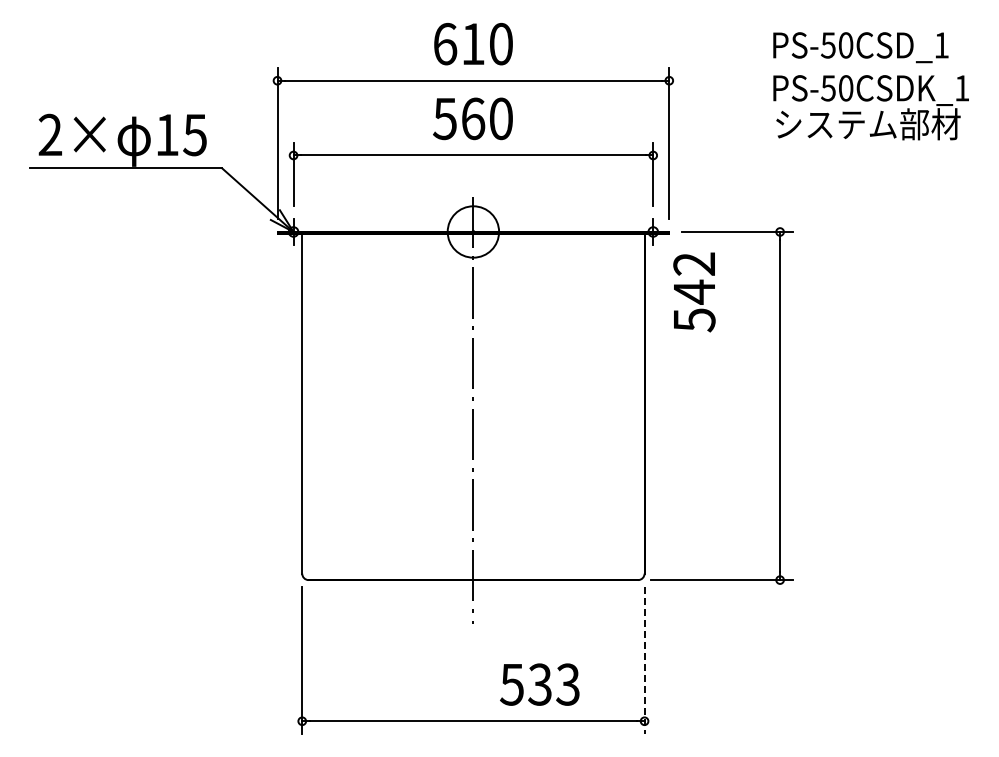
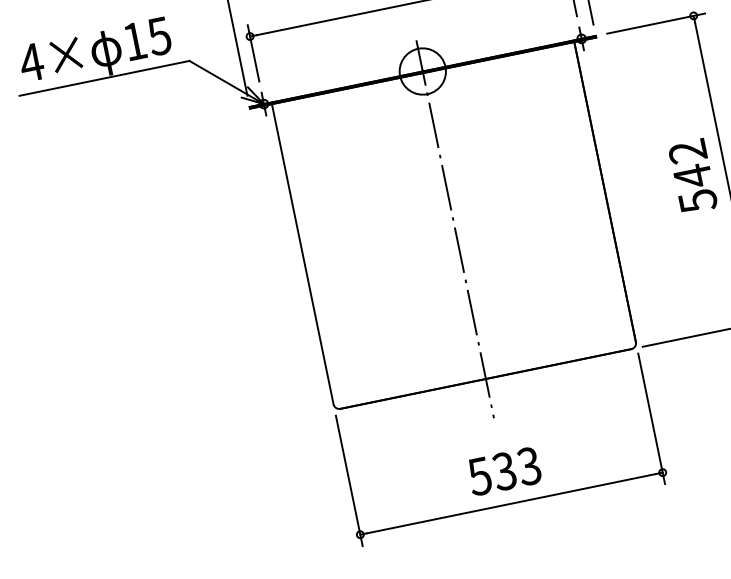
text: (49, 134) -> (30, 62), 2× -> 4×
text: (694, 292) -> (693, 176), moved
line: (644, 660) -> (651, 418), dashed -> solid
text: (539, 684) -> (504, 471), moved

